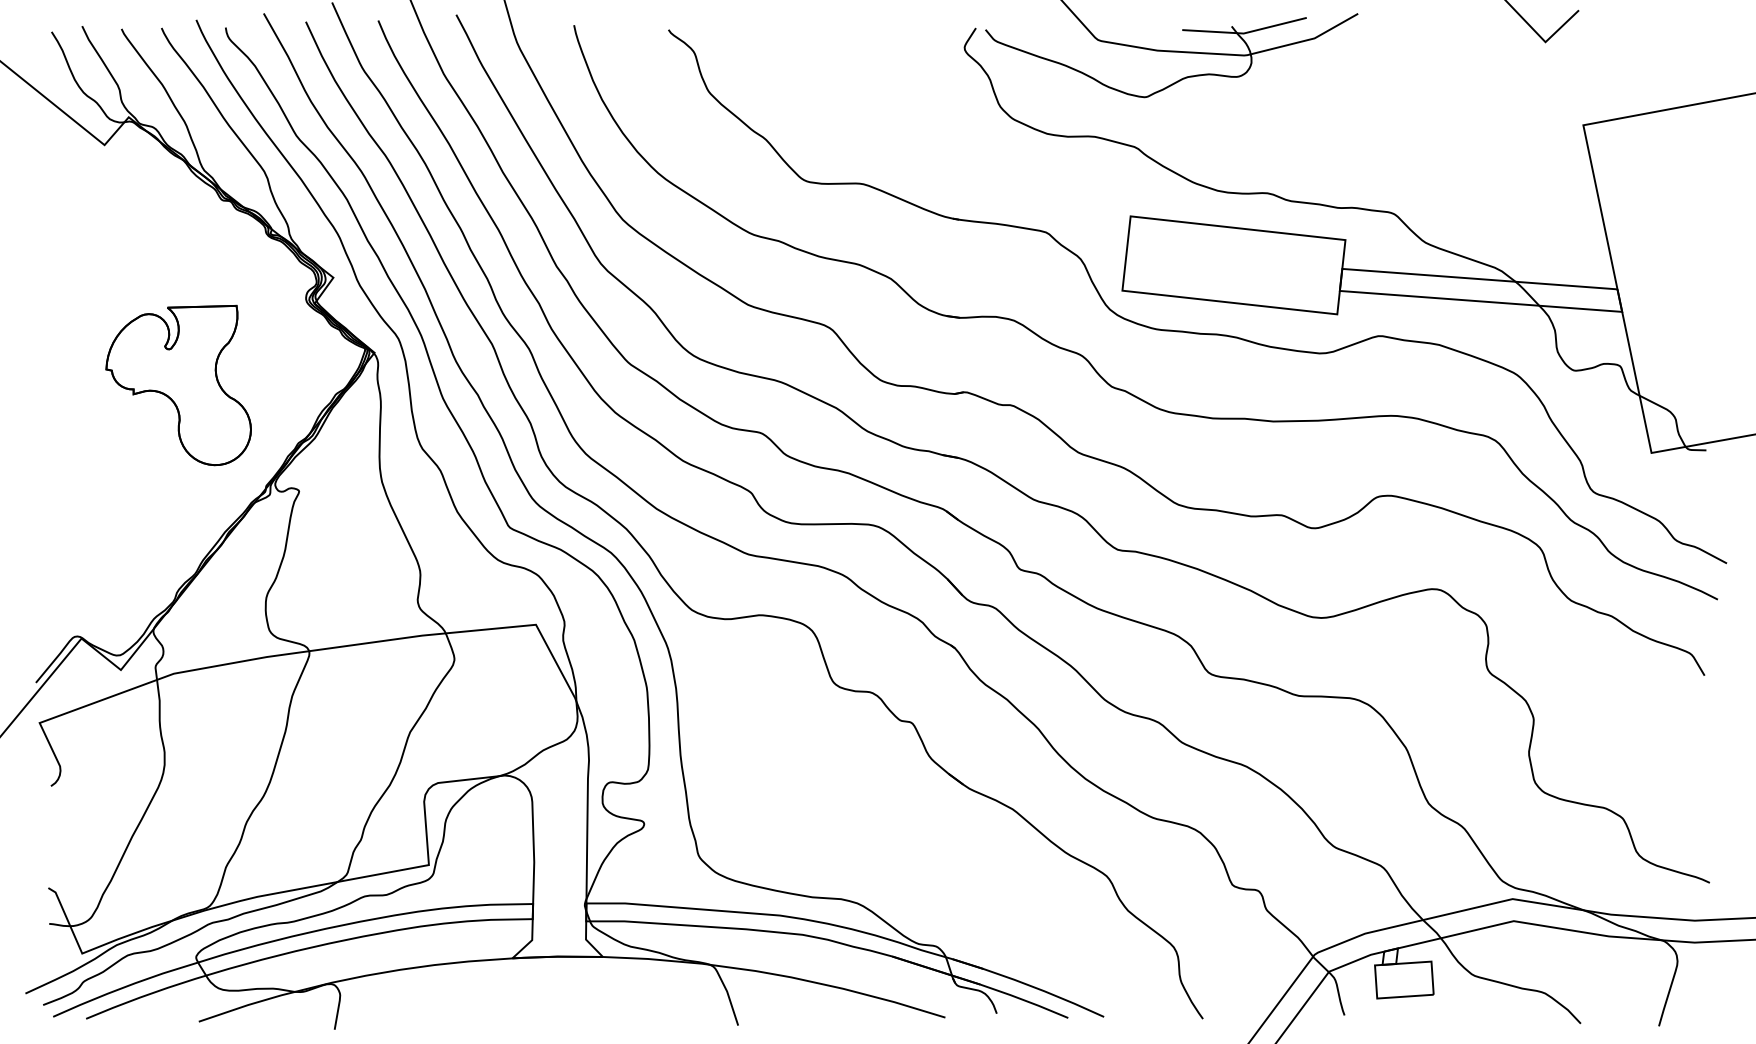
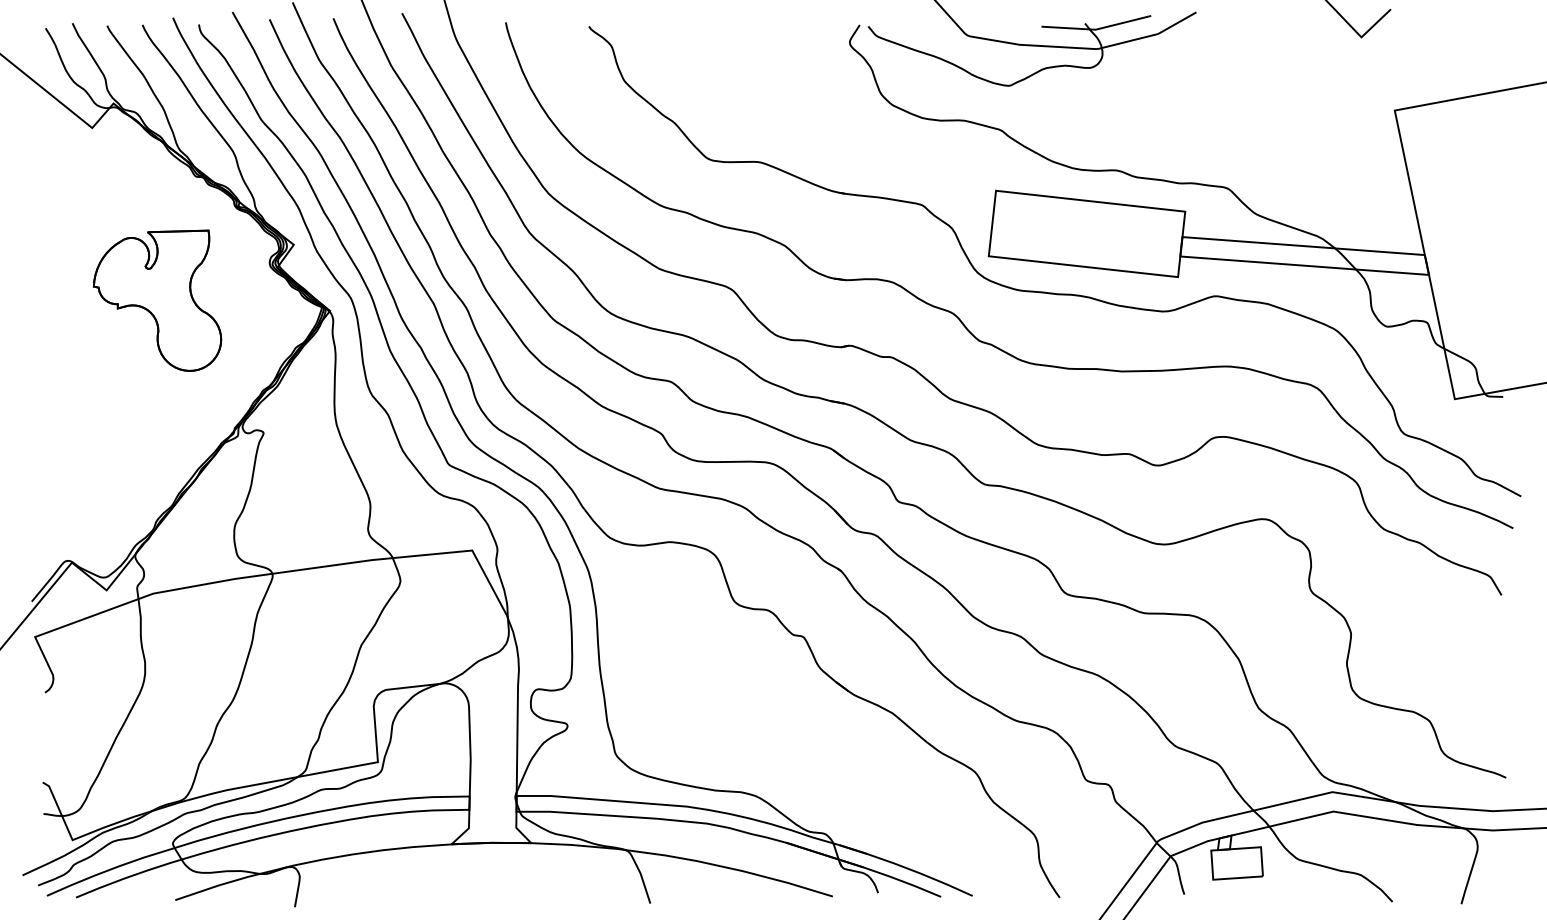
part: (178, 385) -> (157, 300), moved

